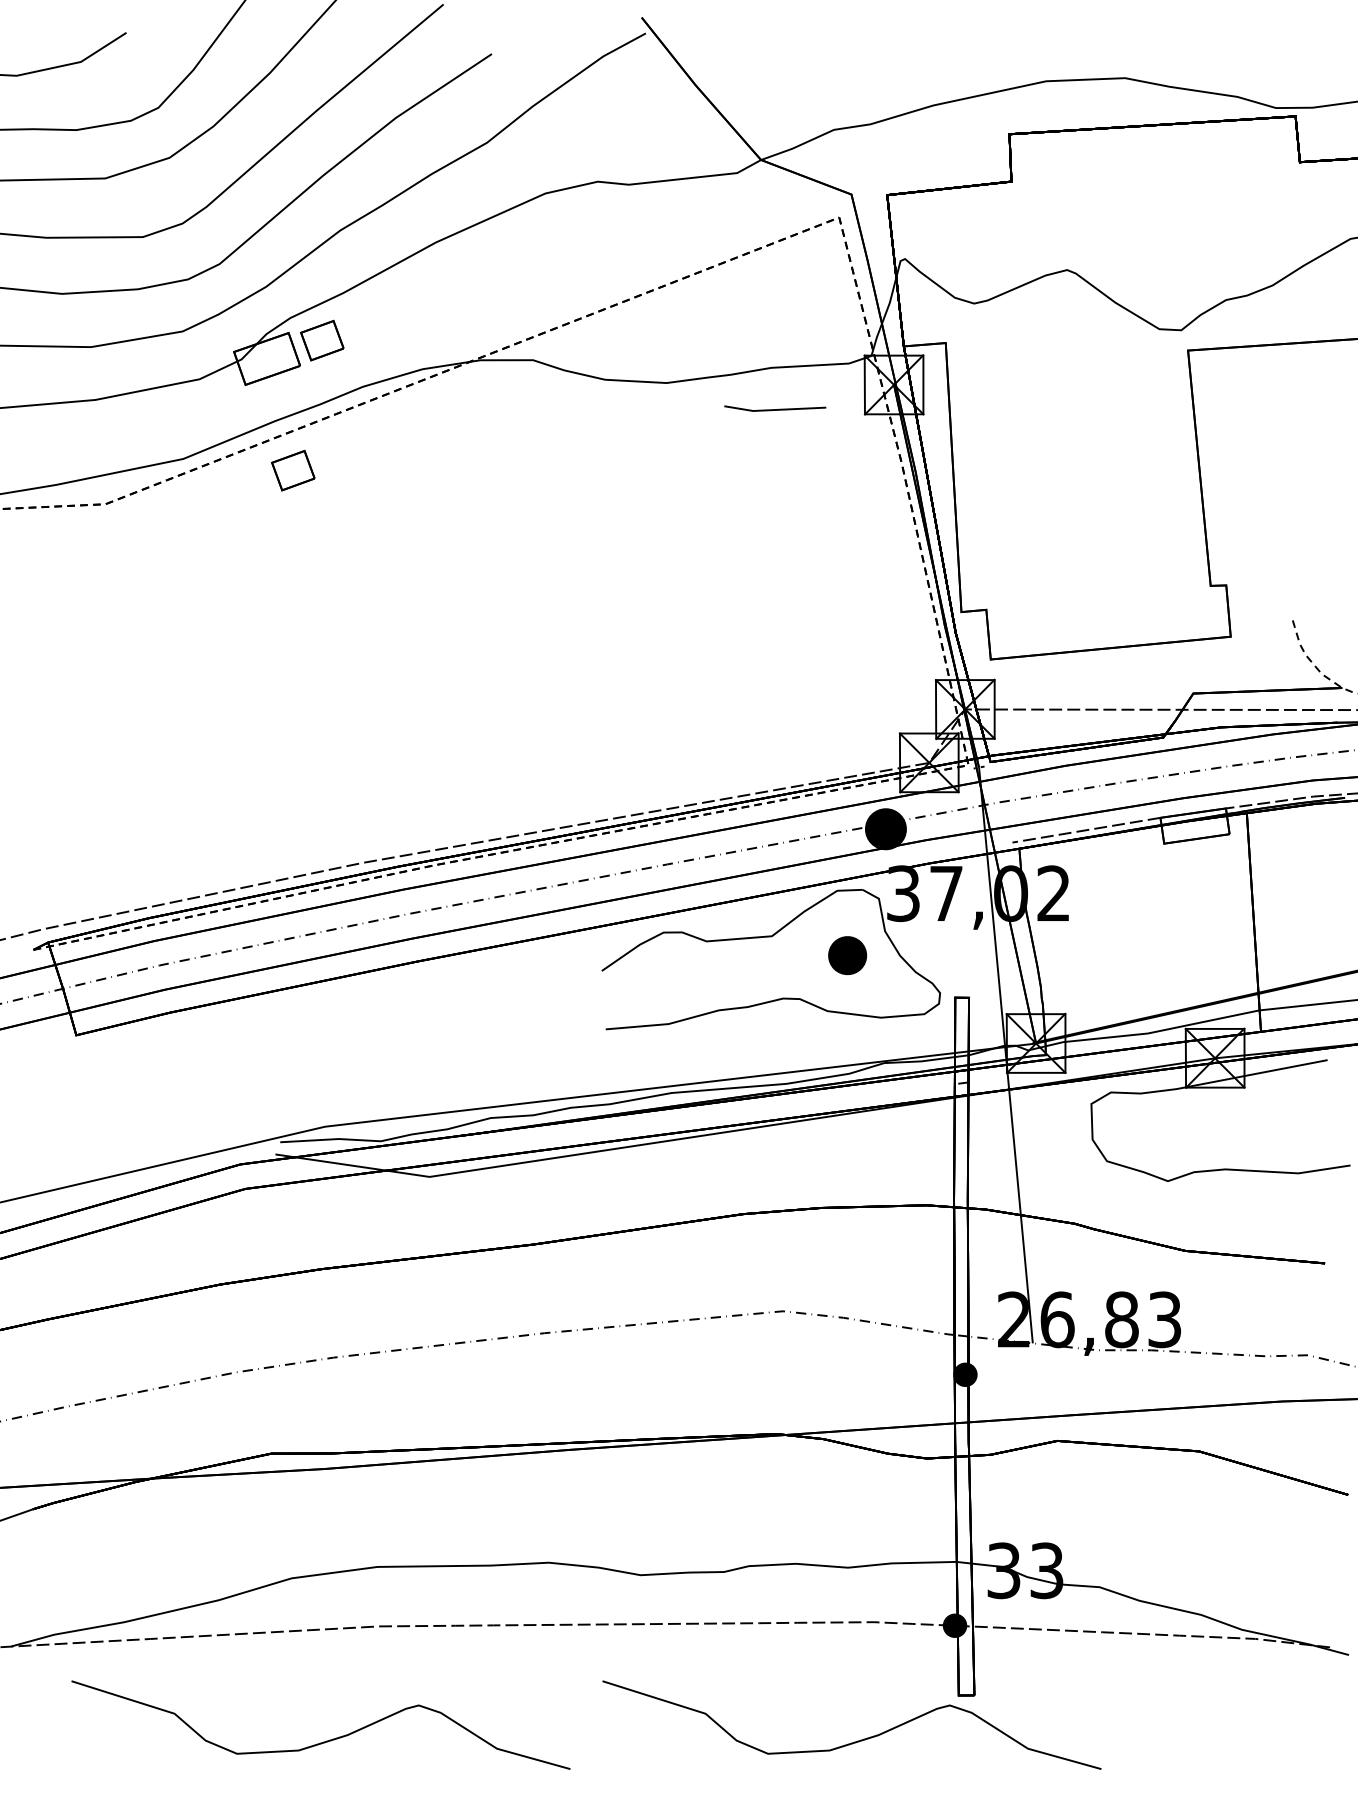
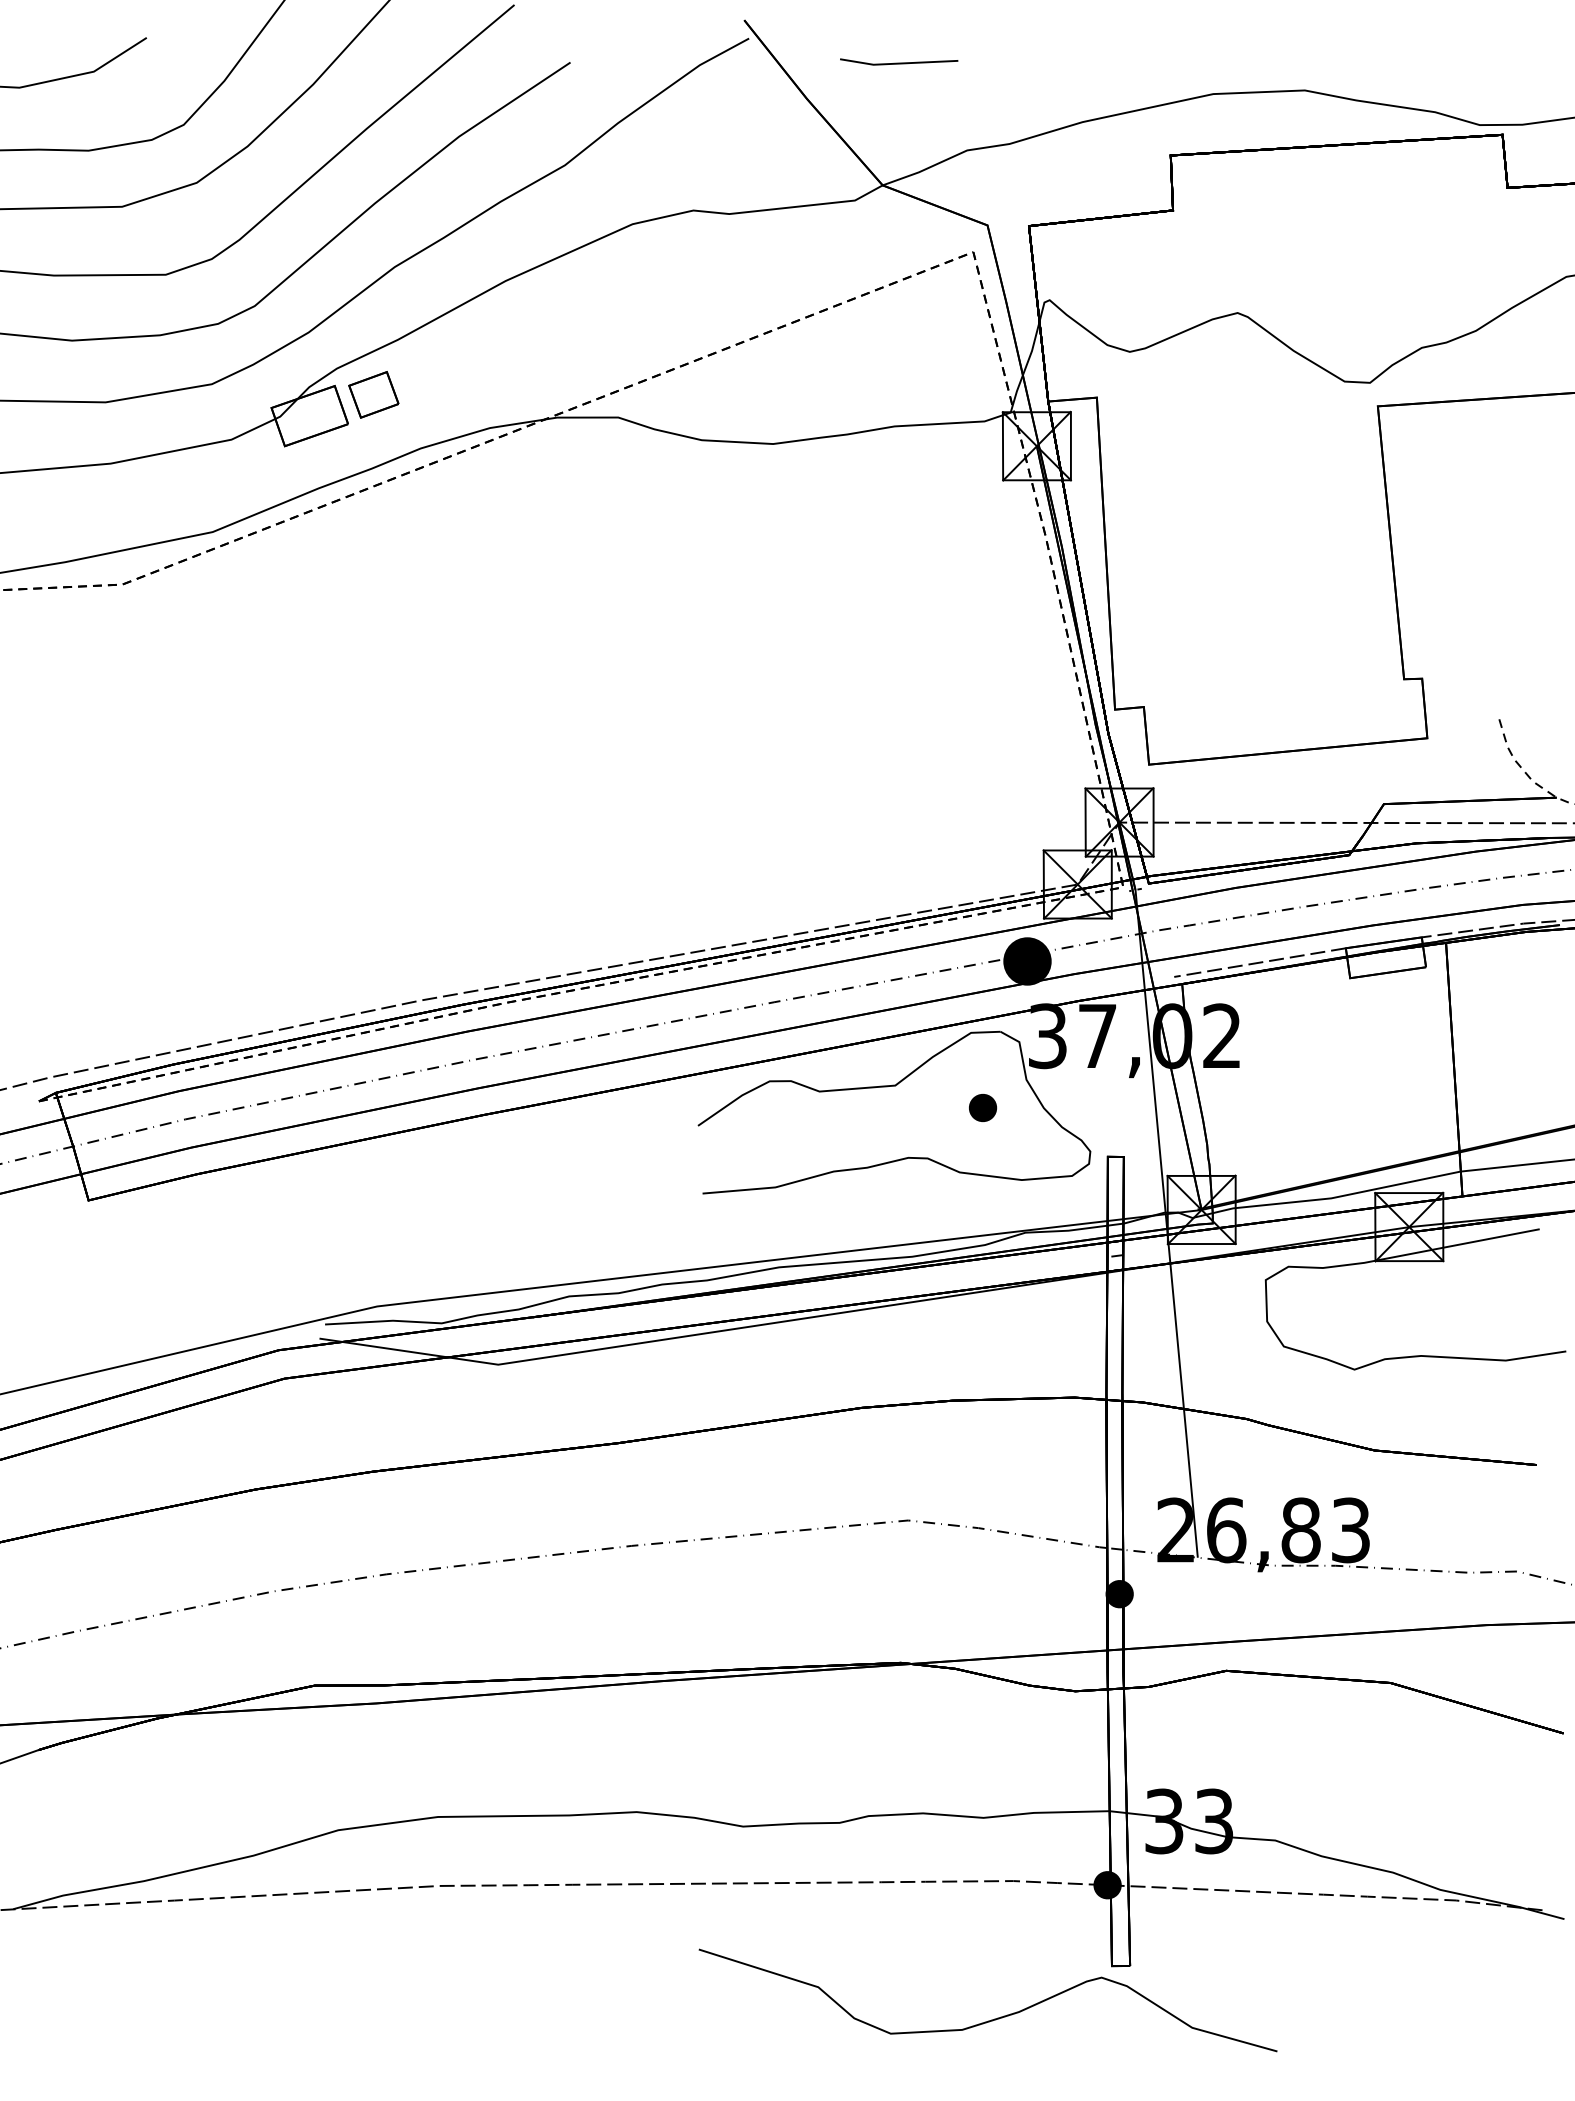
line: (775, 409) -> (899, 63), moved
part: (293, 470) -> (340, 545), removed
part: (847, 955) -> (982, 1107), size x0.62
curve: (326, 1740) -> (378, 2018), removed

